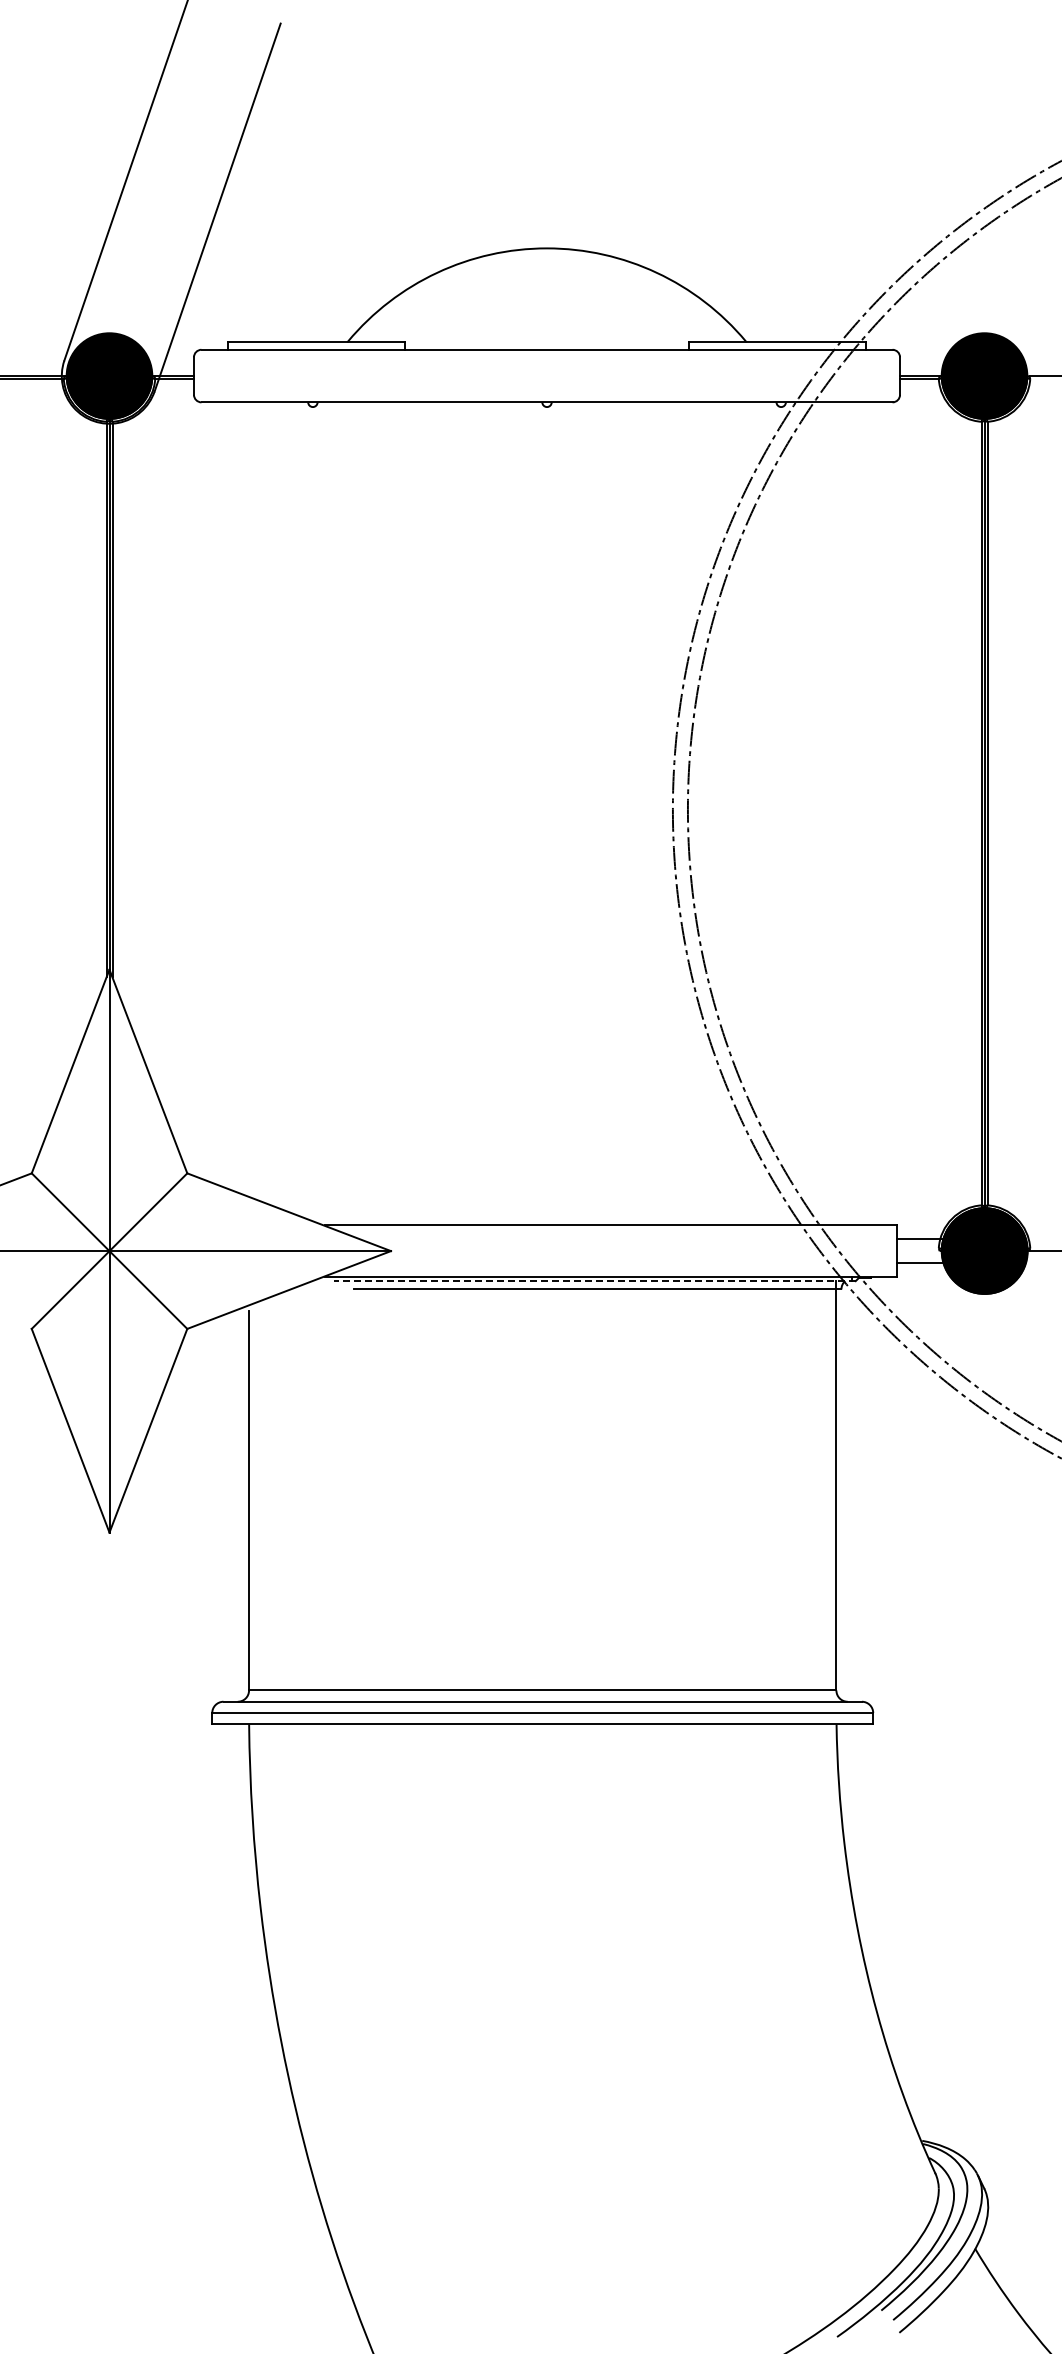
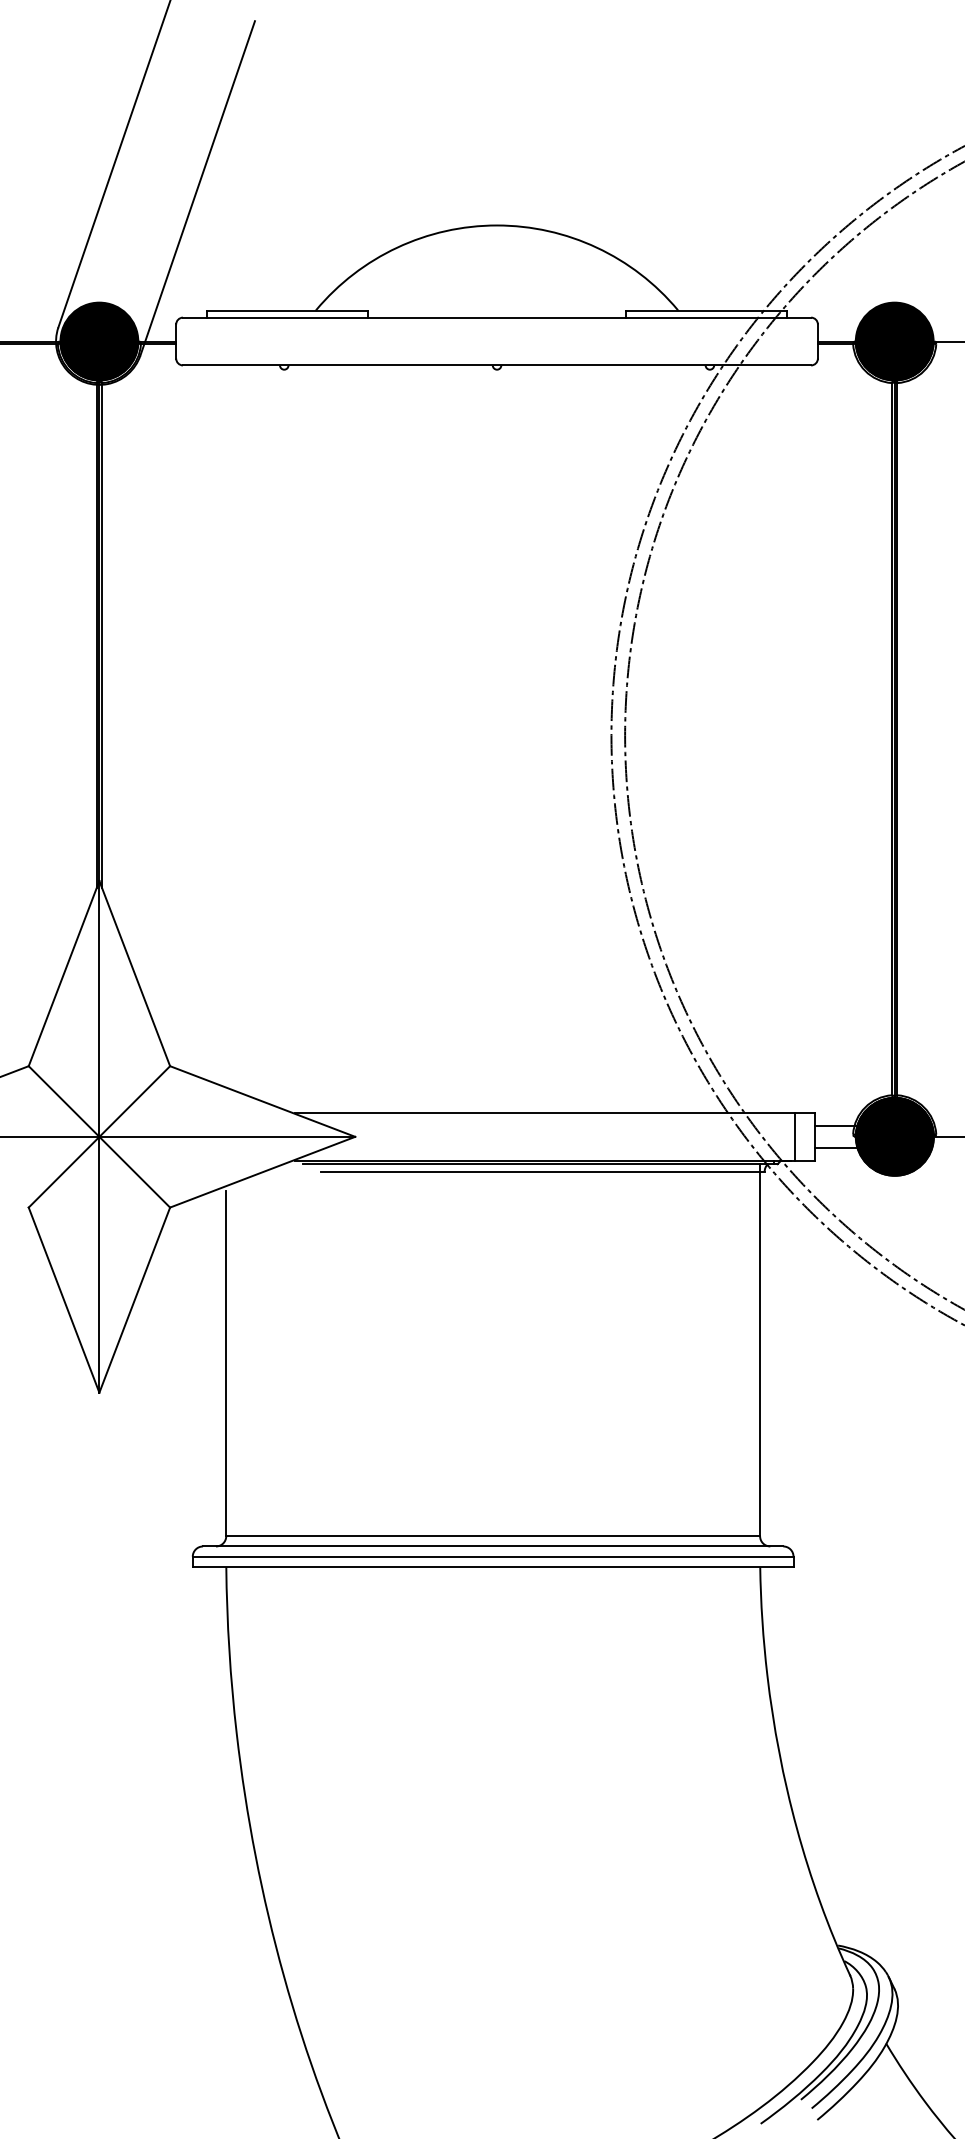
line: (874, 1250) -> (794, 1136), added
line: (594, 1281) -> (540, 1164), dashed -> solid

